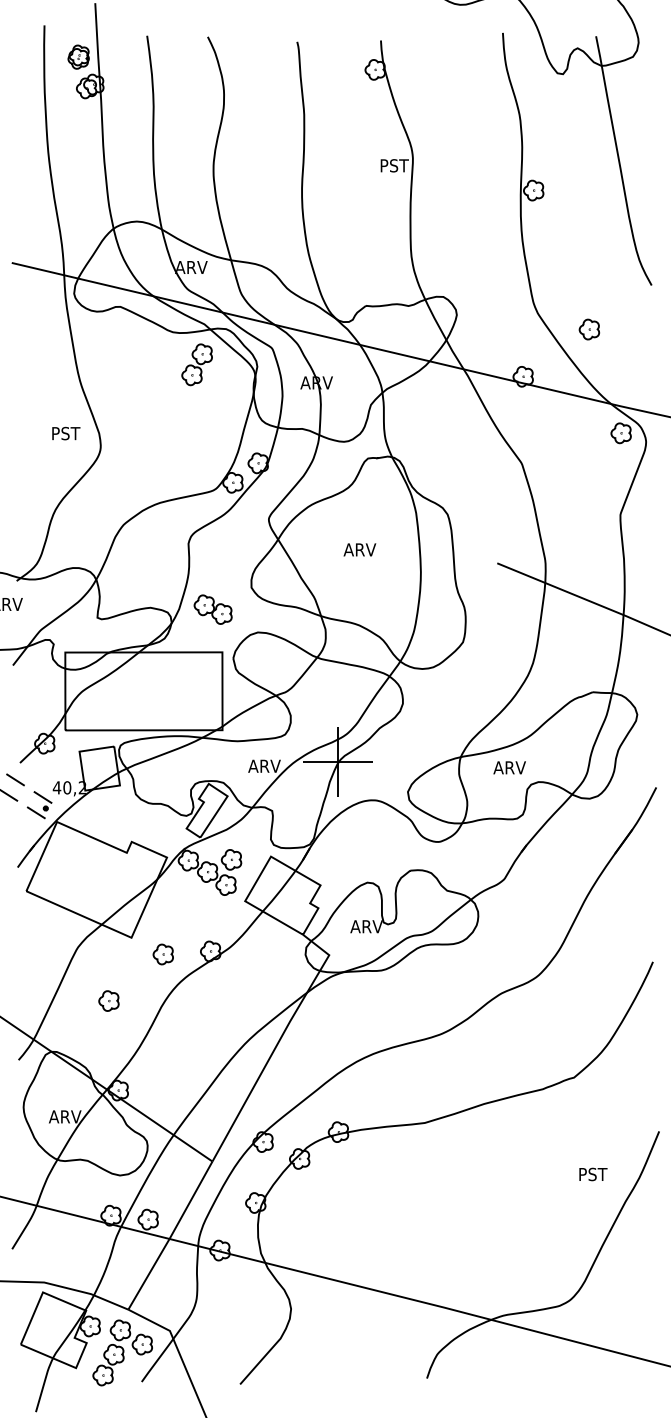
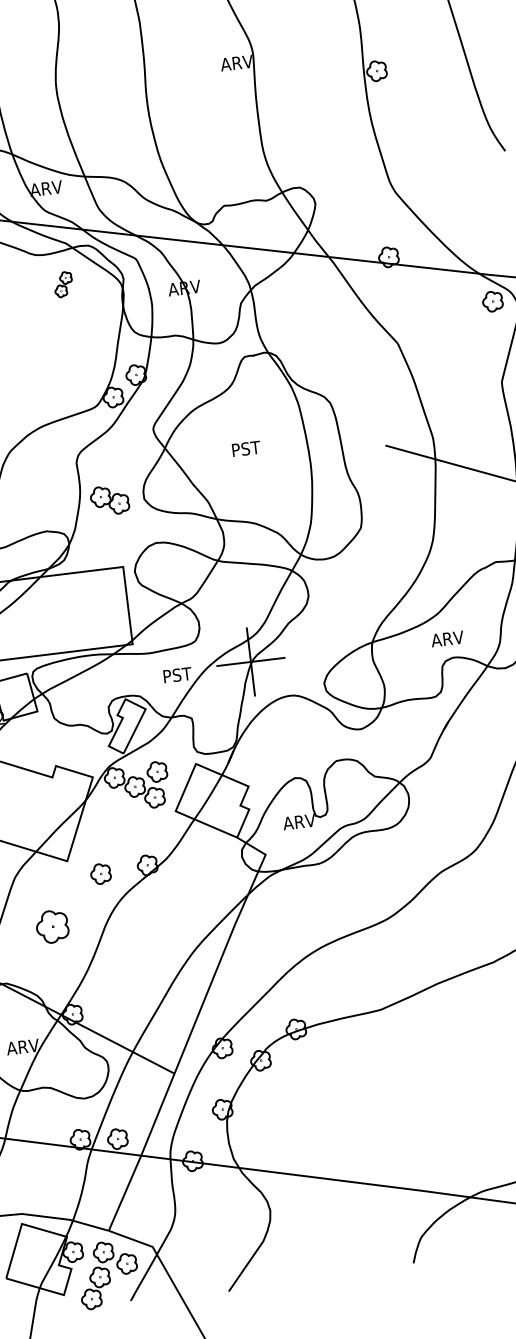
text: (395, 165) -> (236, 62), PST -> ARV
part: (589, 329) -> (448, 202), removed
part: (196, 364) -> (62, 284), size x0.6
text: (359, 549) -> (246, 448), ARV -> PST
part: (212, 609) -> (109, 500), moved
text: (264, 765) -> (178, 674), ARV -> PST
text: (509, 767) -> (447, 638), moved
part: (108, 1000) -> (51, 926), size x1.6

